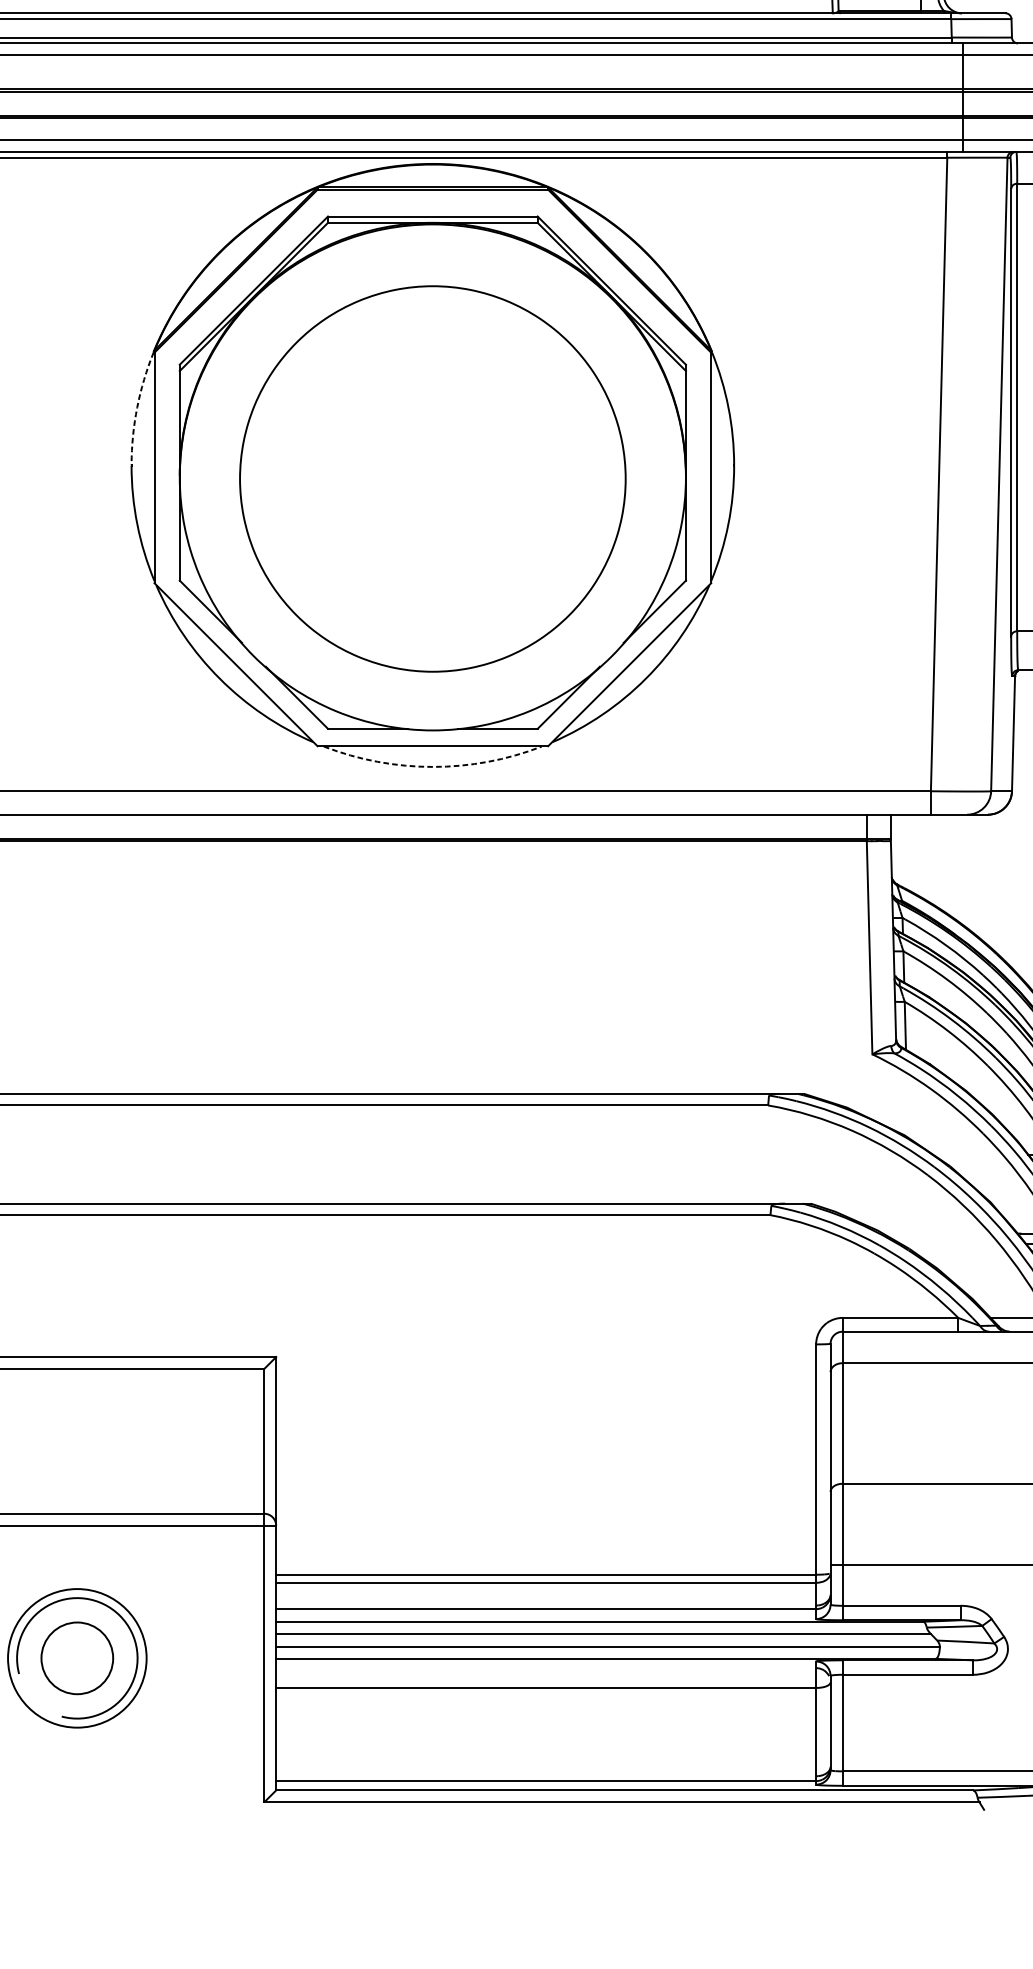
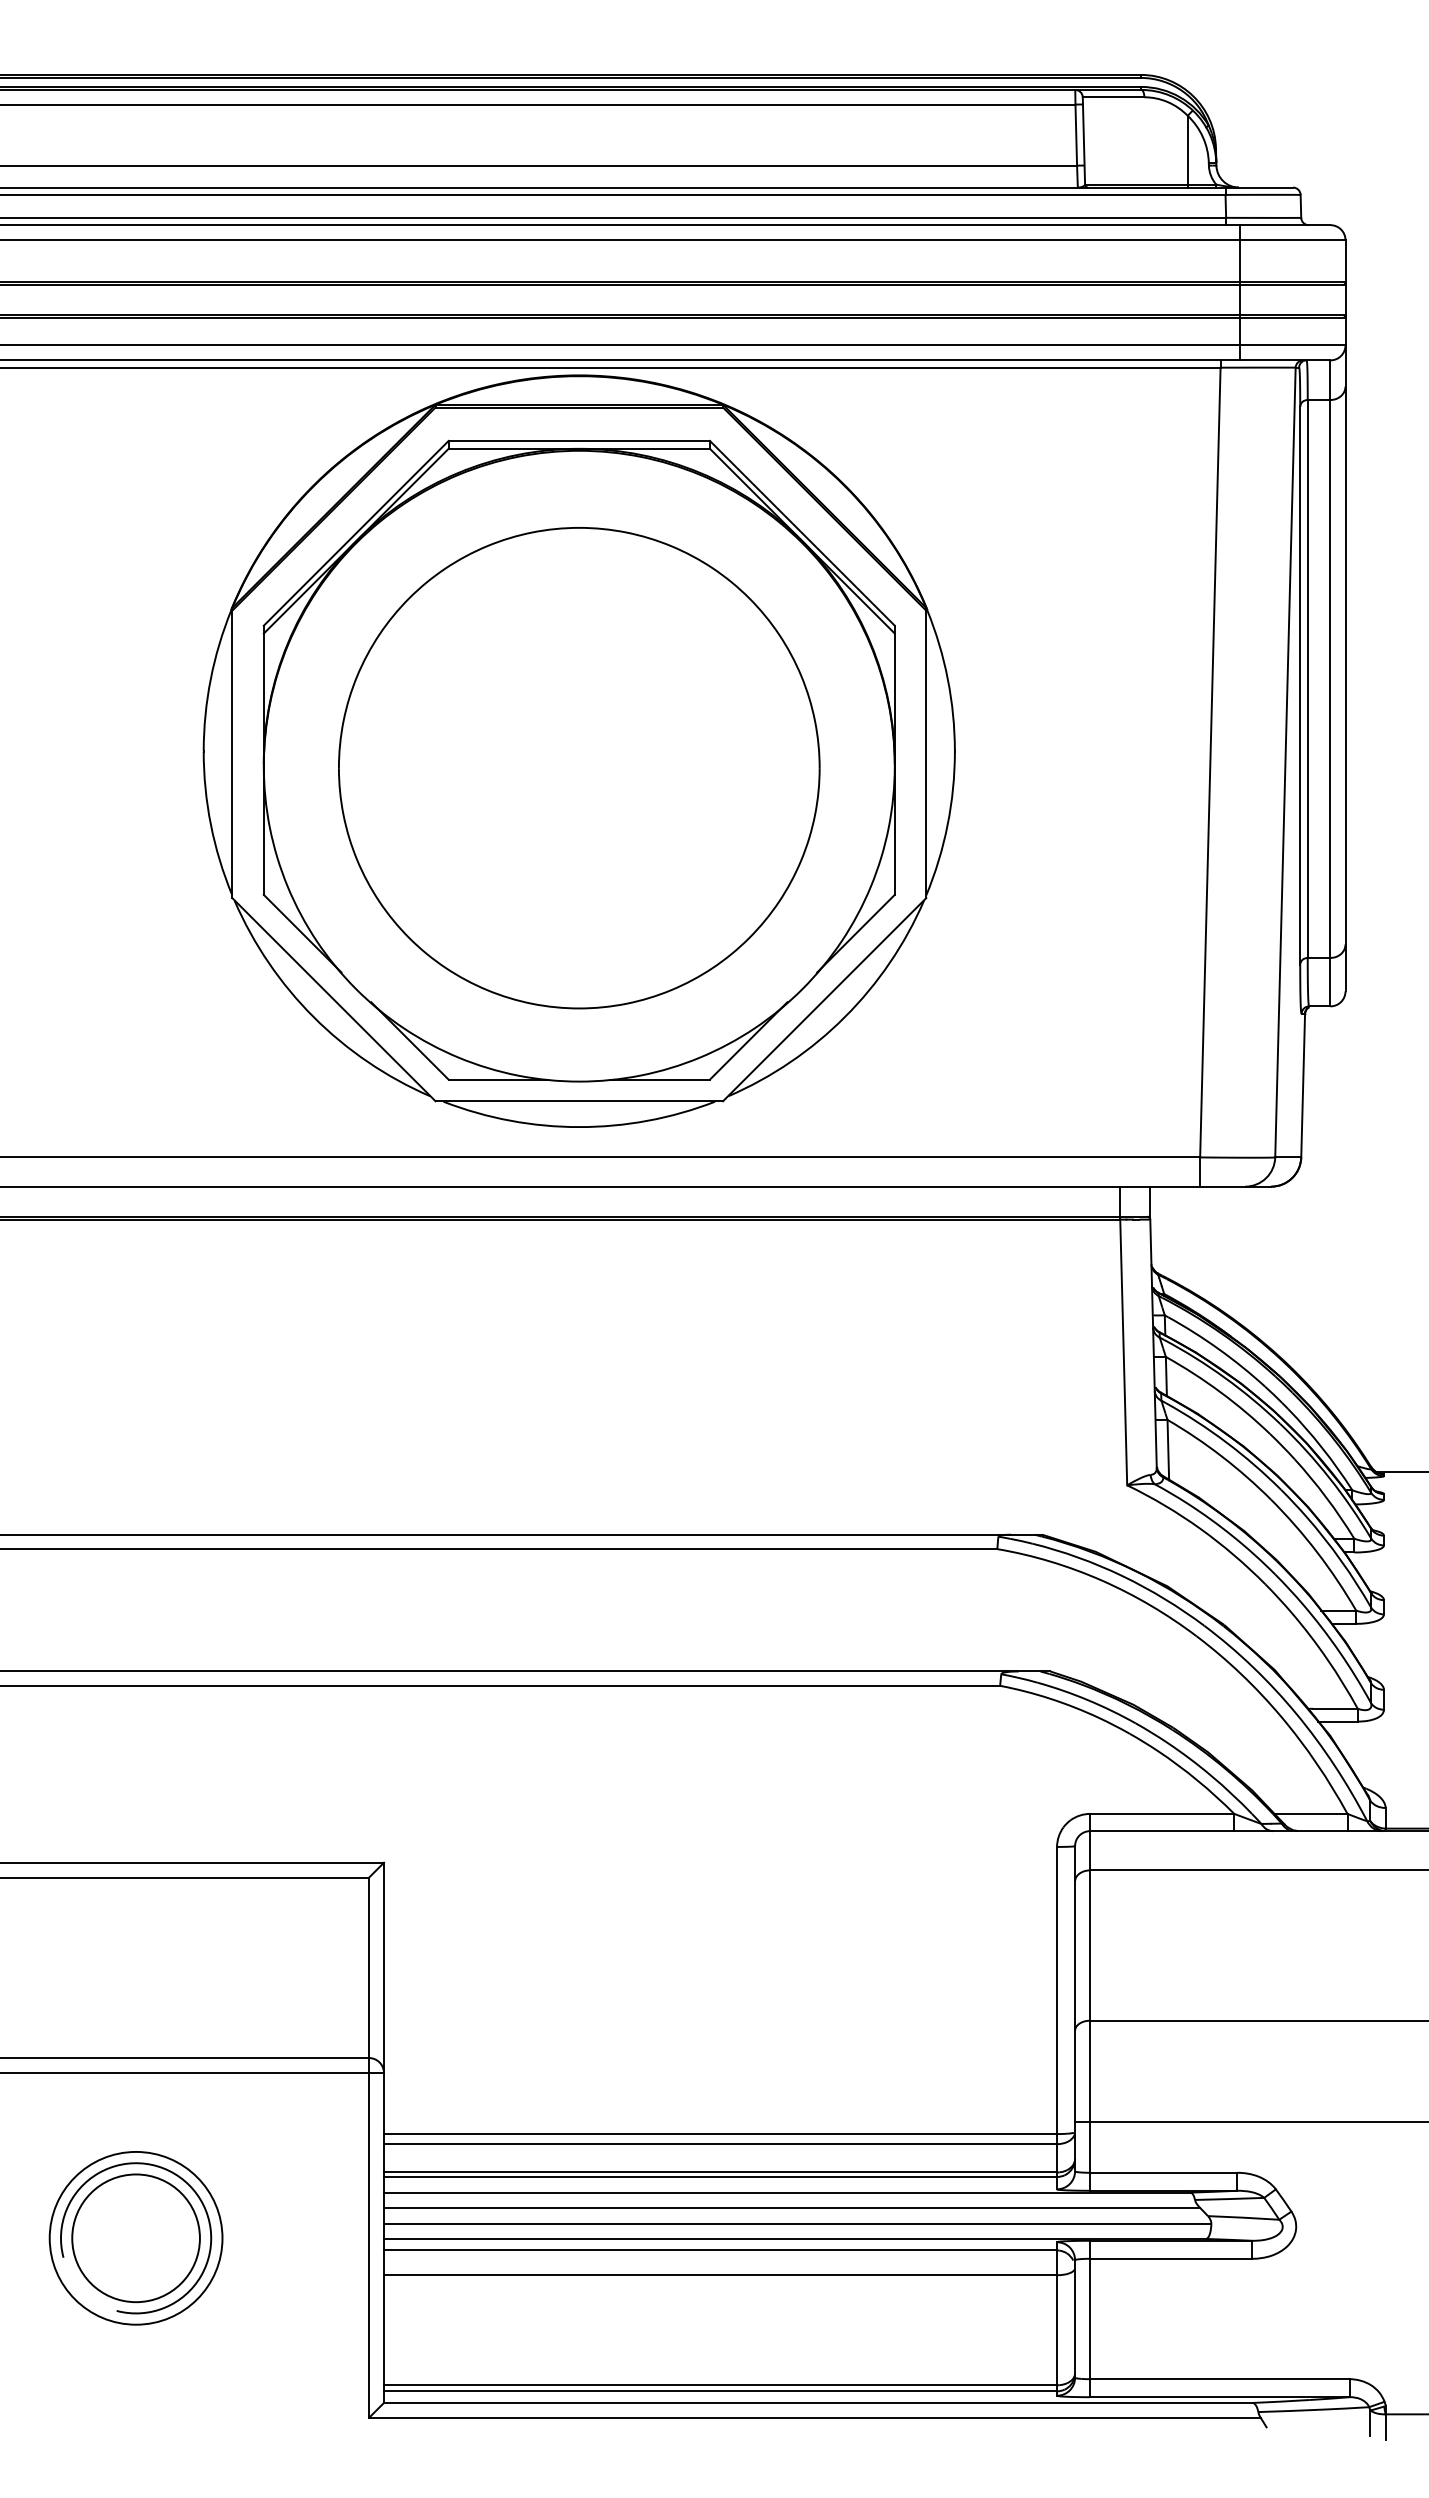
arc: (137, 407) -> (210, 679), dashed -> solid
arc: (433, 767) -> (579, 1127), dashed -> solid
line: (546, 1605) -> (720, 2172), added
circle: (76, 1658) -> (135, 2238), size x1.43
line: (546, 1668) -> (720, 2250), added
line: (546, 1776) -> (720, 2385), added

